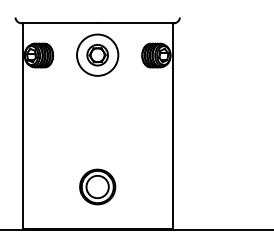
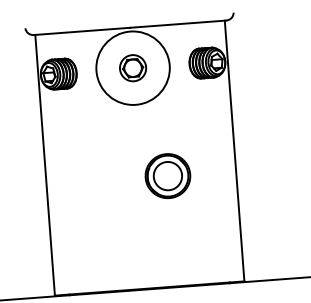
circle: (97, 54) -> (132, 67), size x1.4
part: (97, 186) -> (167, 175), moved

